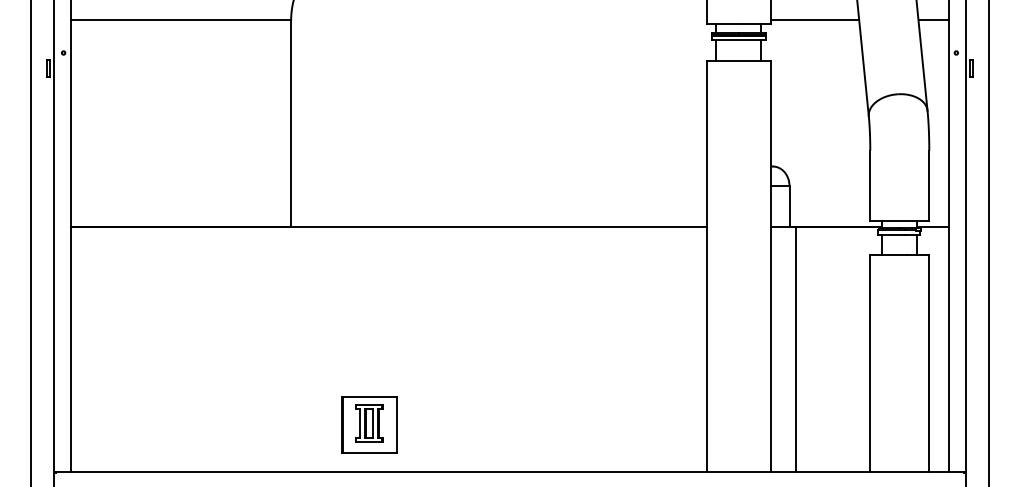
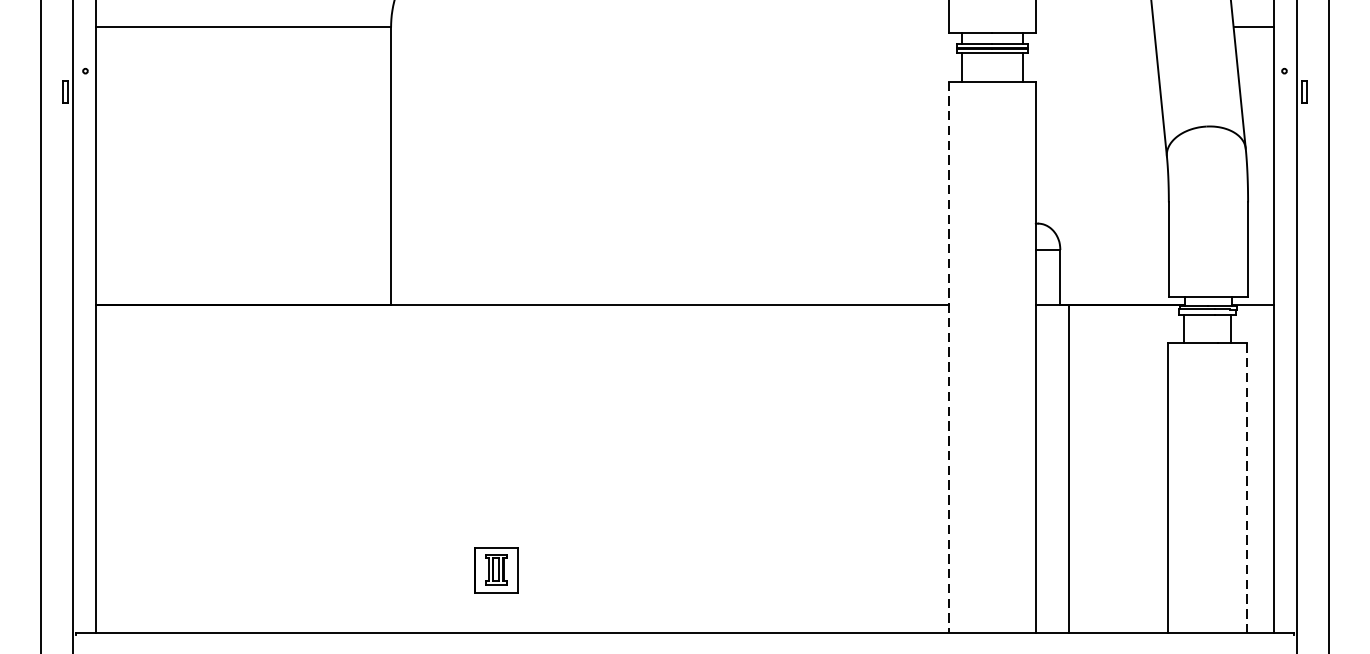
line: (815, 20) -> (1095, 27), removed
line: (706, 266) -> (948, 357), solid -> dashed
line: (928, 362) -> (1247, 486), solid -> dashed
part: (369, 424) -> (496, 570), size x0.6

